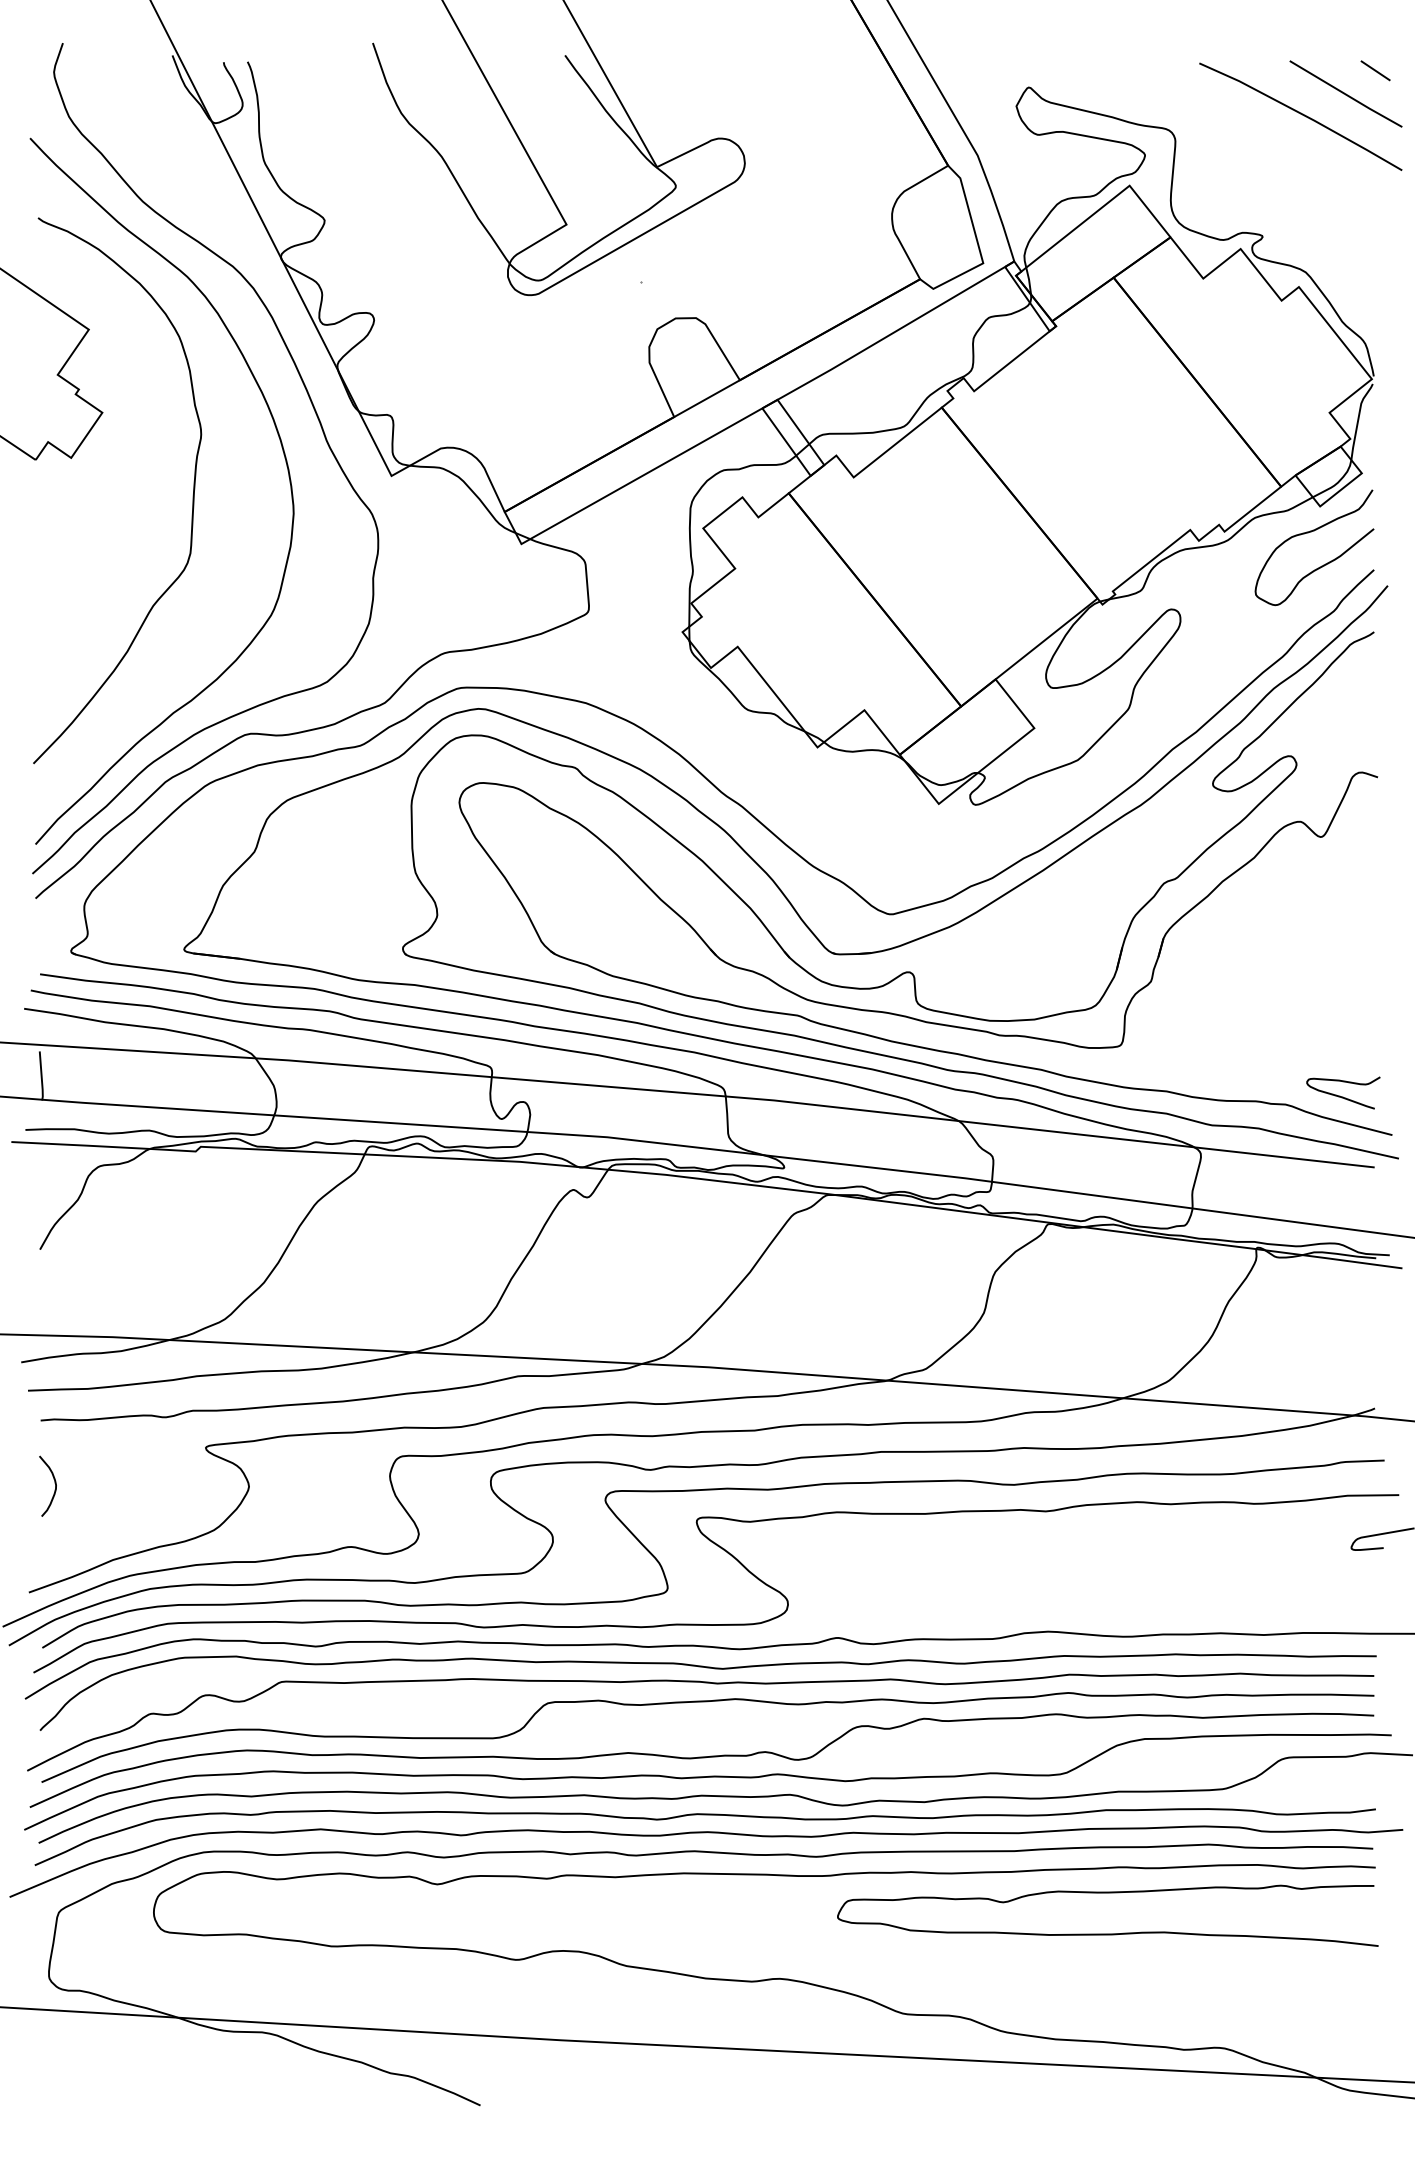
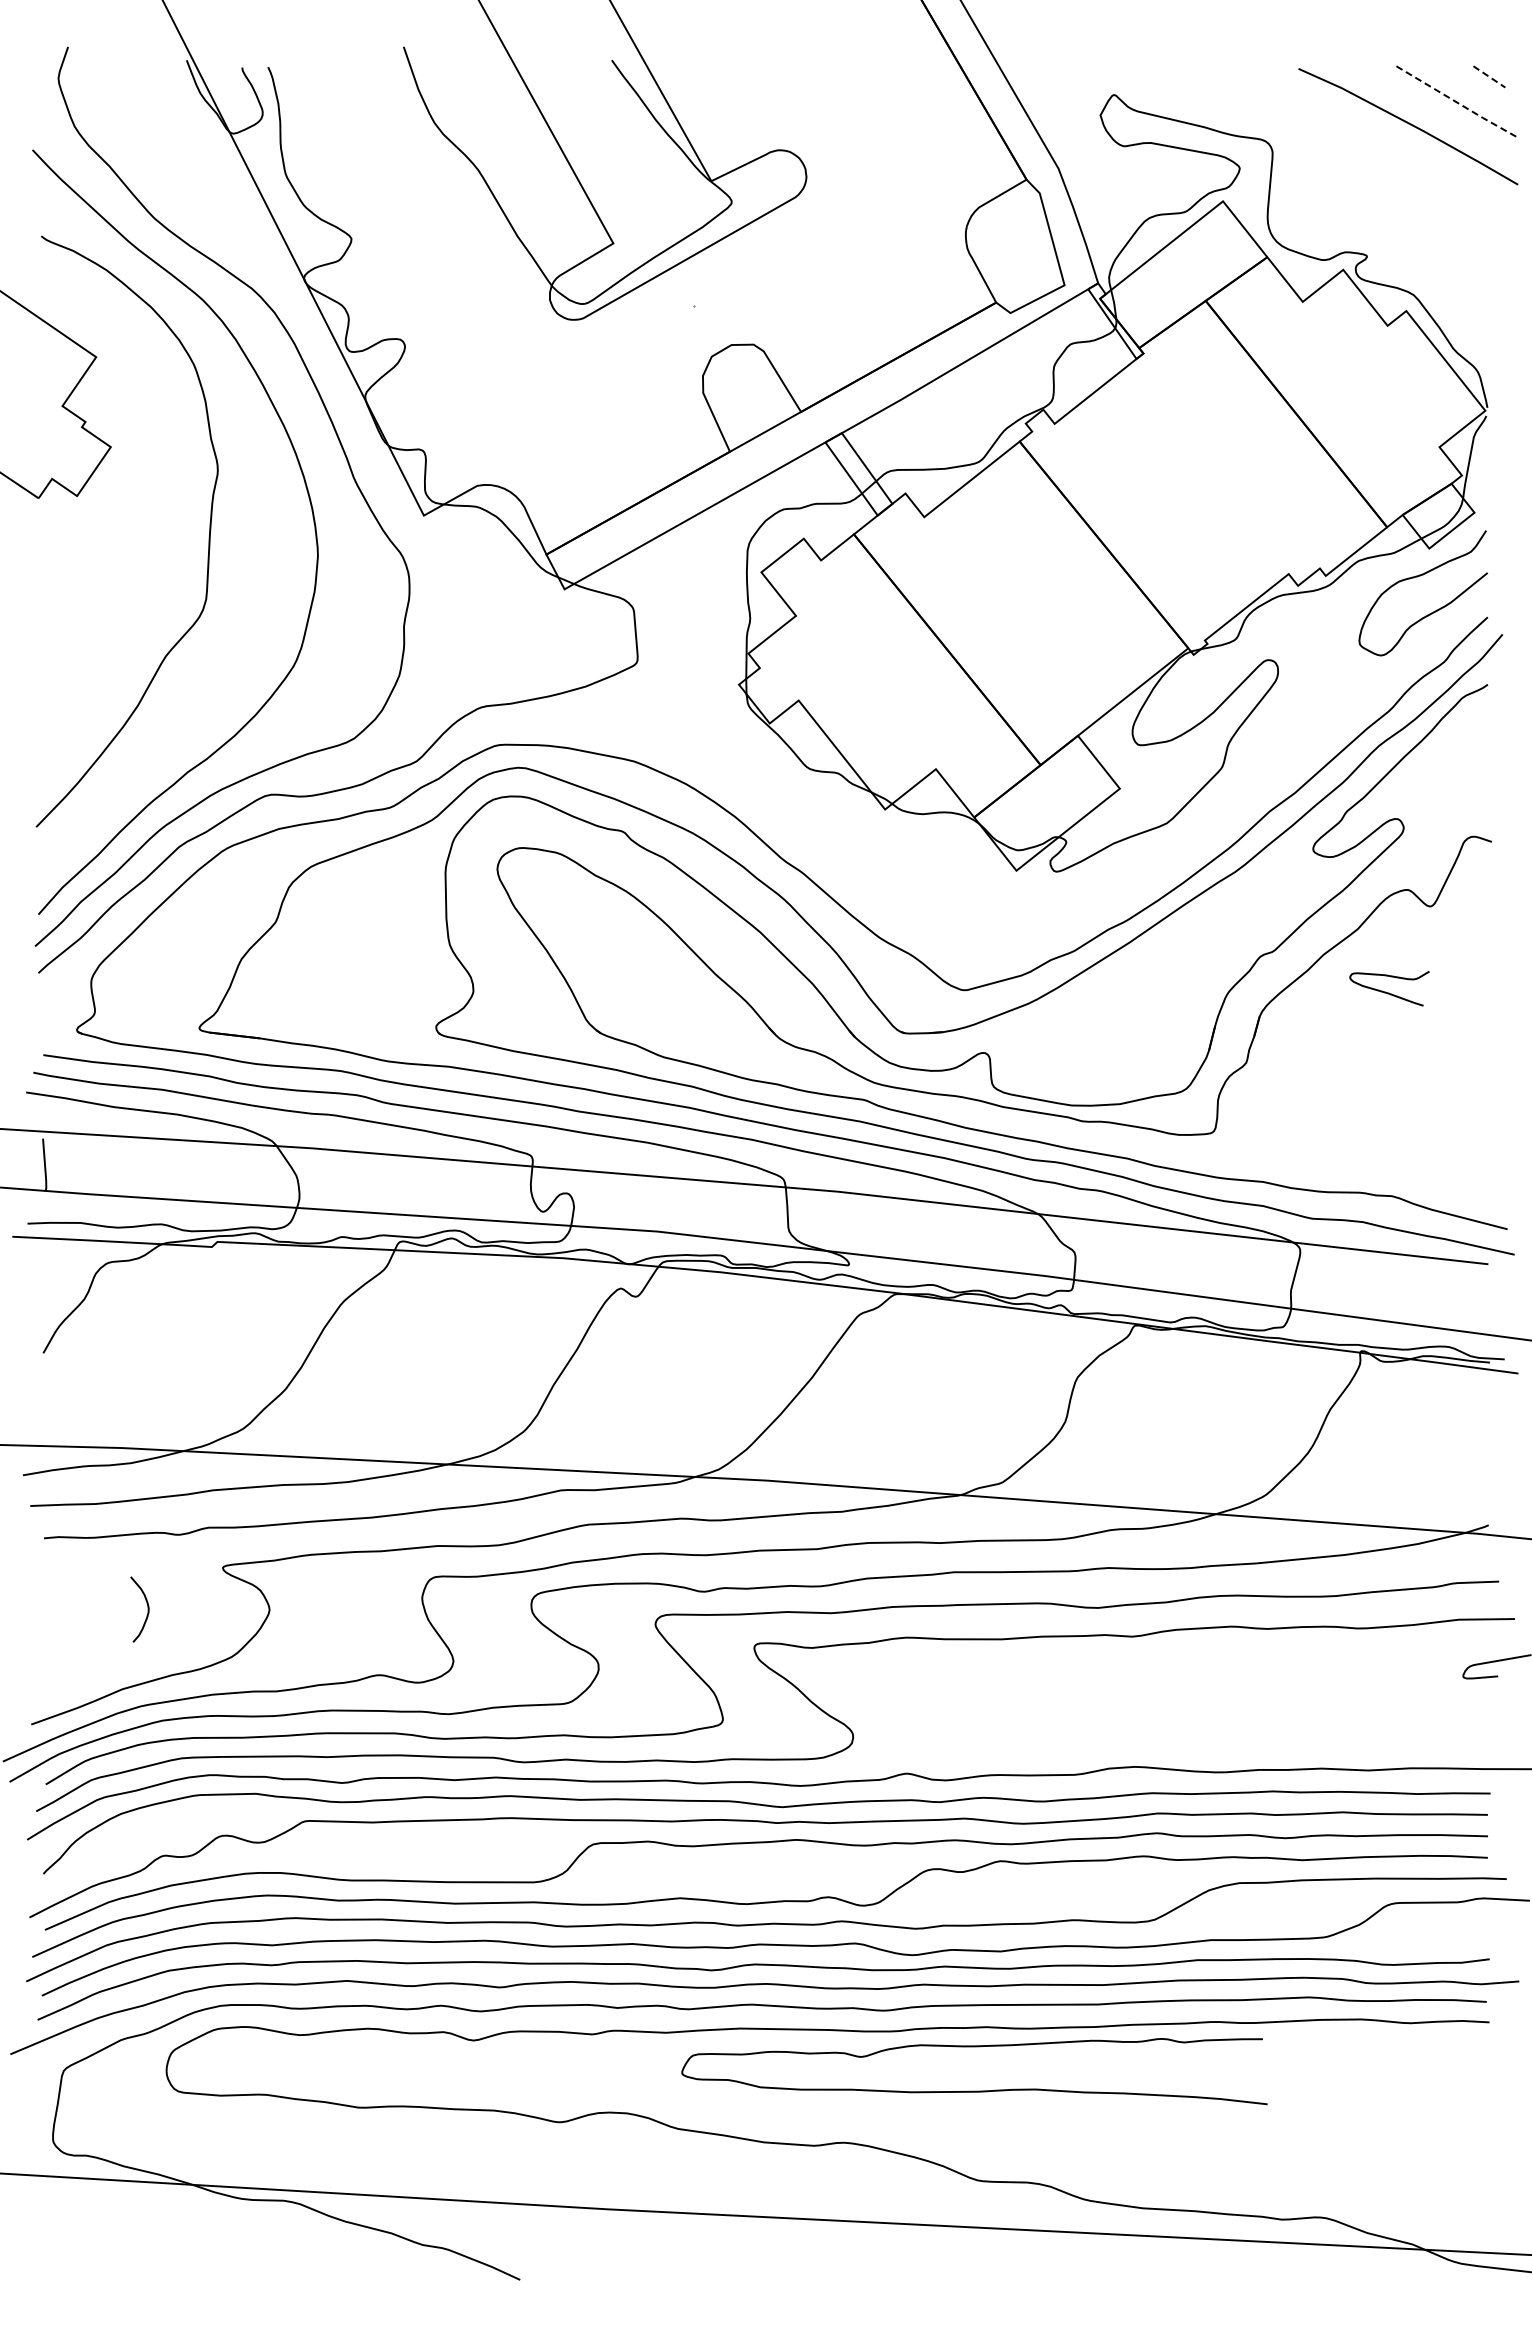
line: (1375, 71) -> (1489, 77), solid -> dashed
line: (1347, 95) -> (1458, 103), solid -> dashed
curve: (1343, 1096) -> (1389, 992), moved
curve: (54, 1486) -> (147, 1609), moved
curve: (1107, 1933) -> (974, 2090), moved

